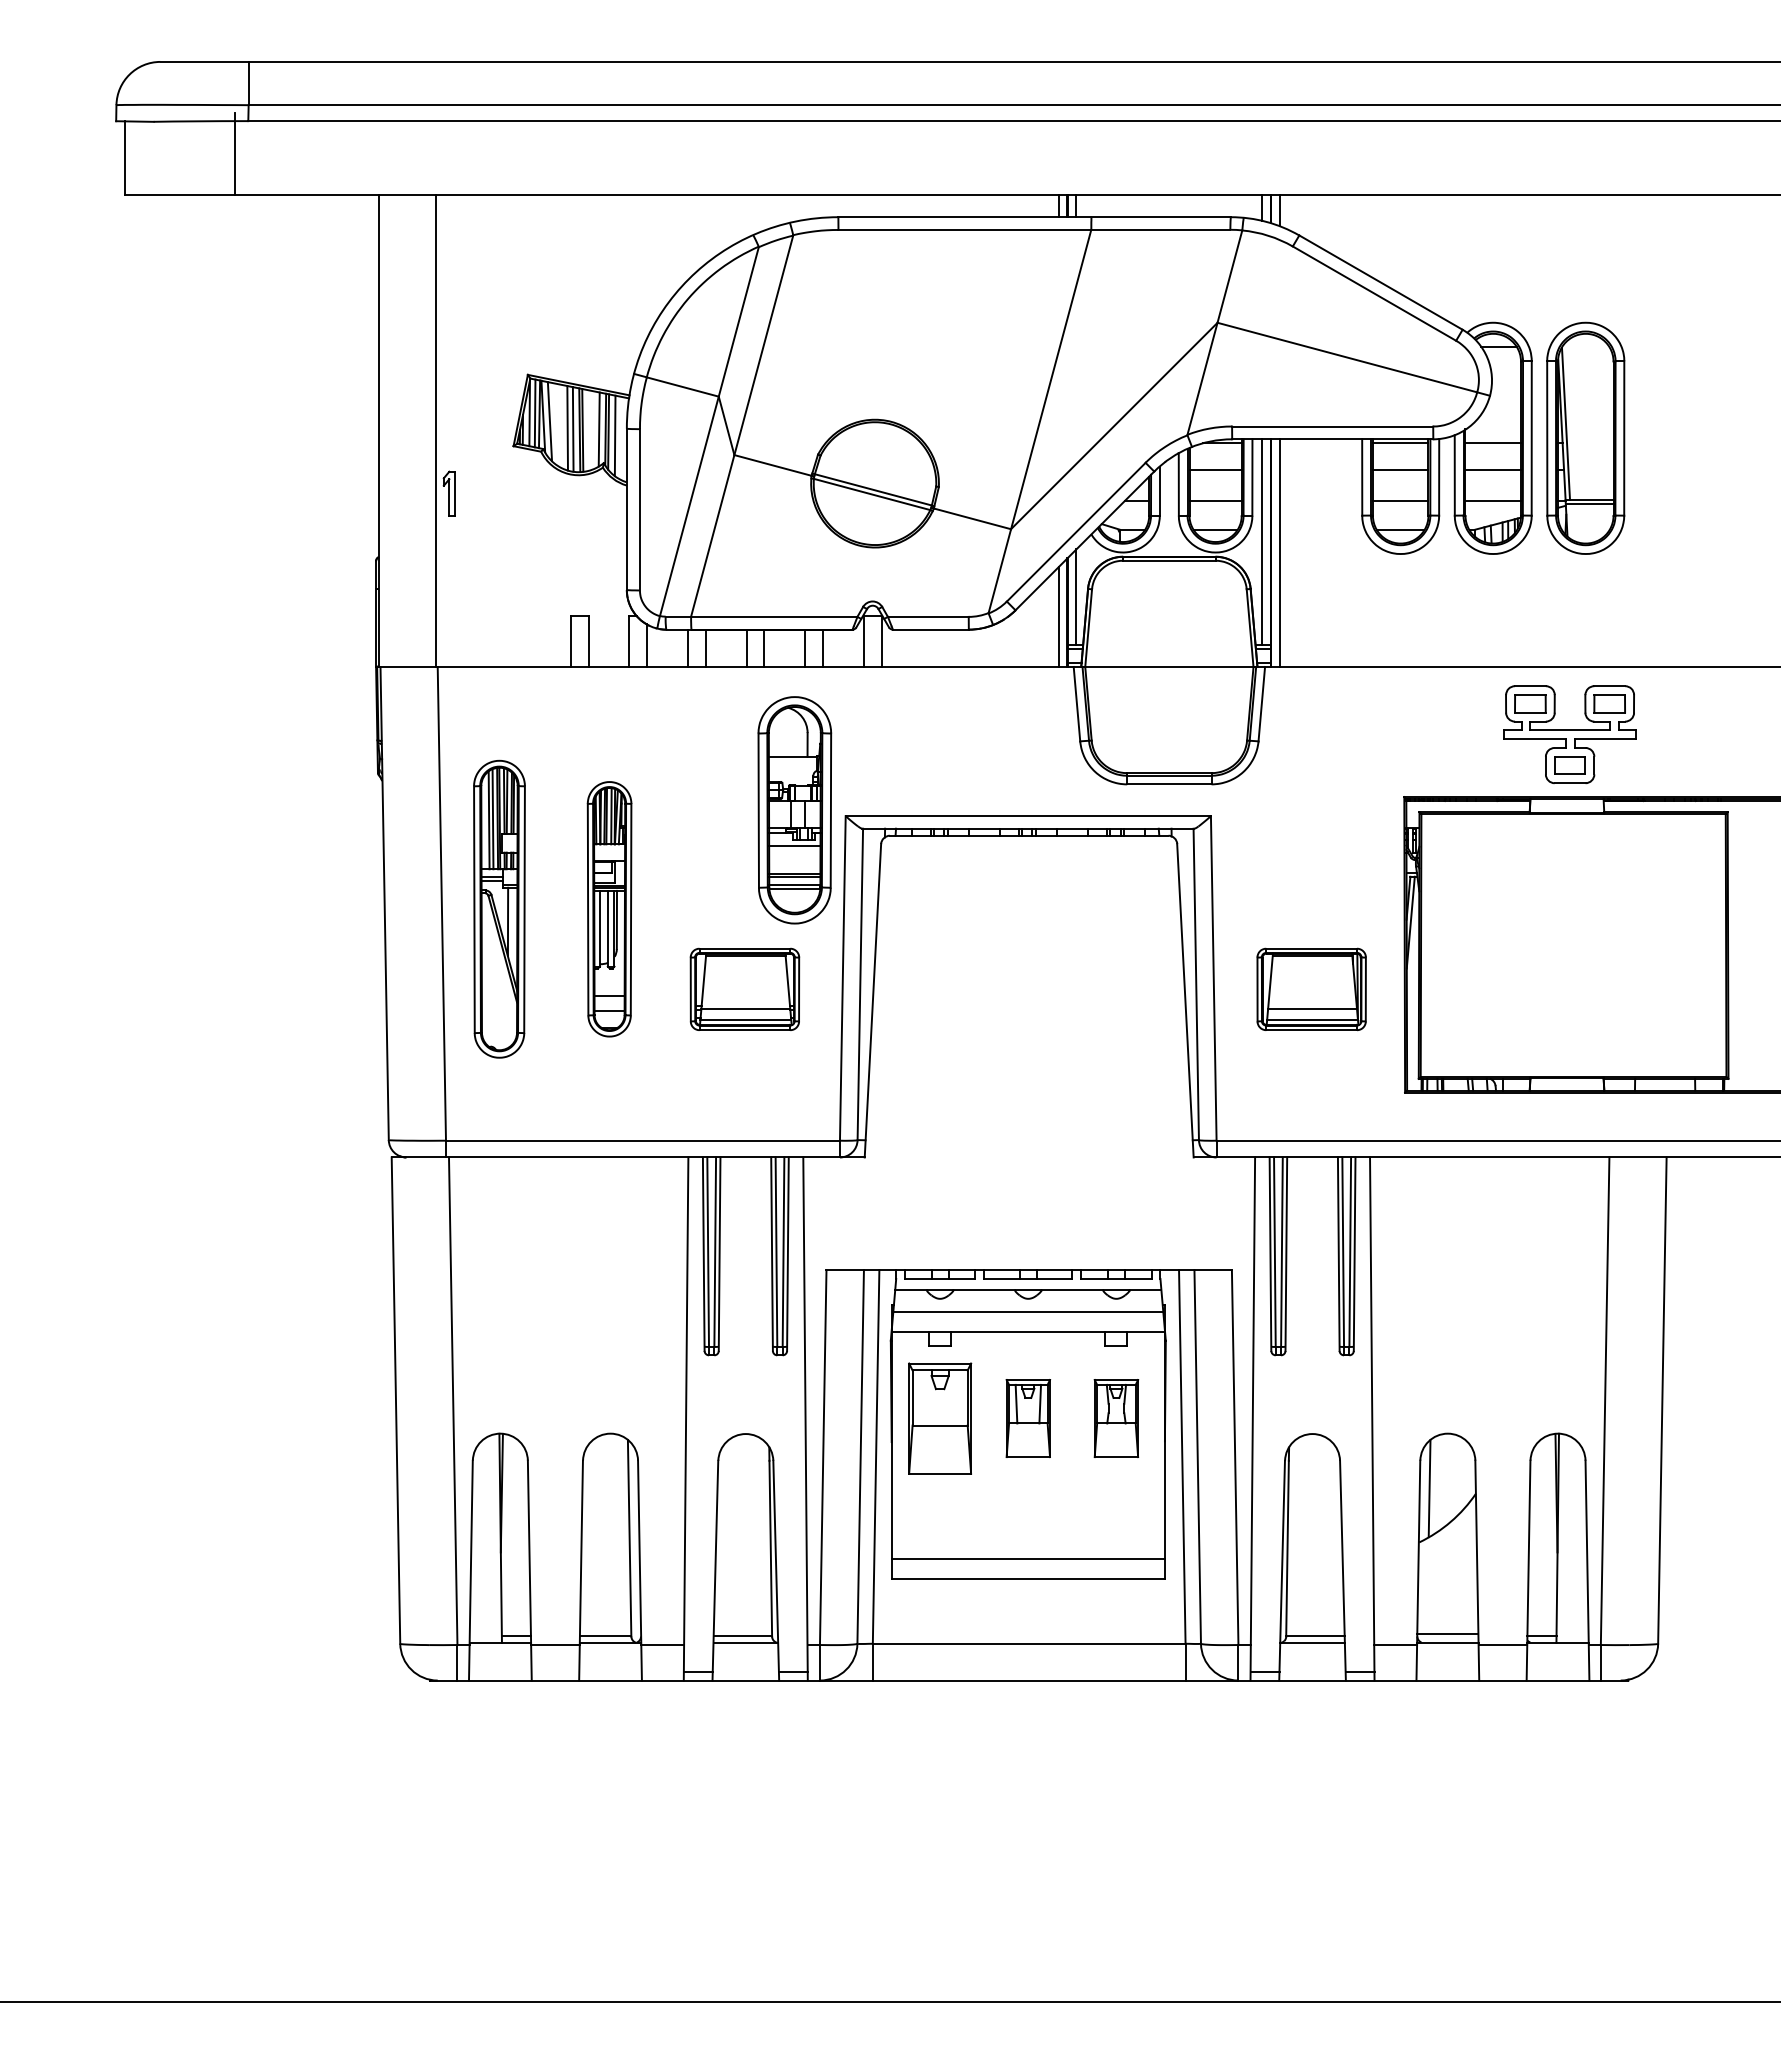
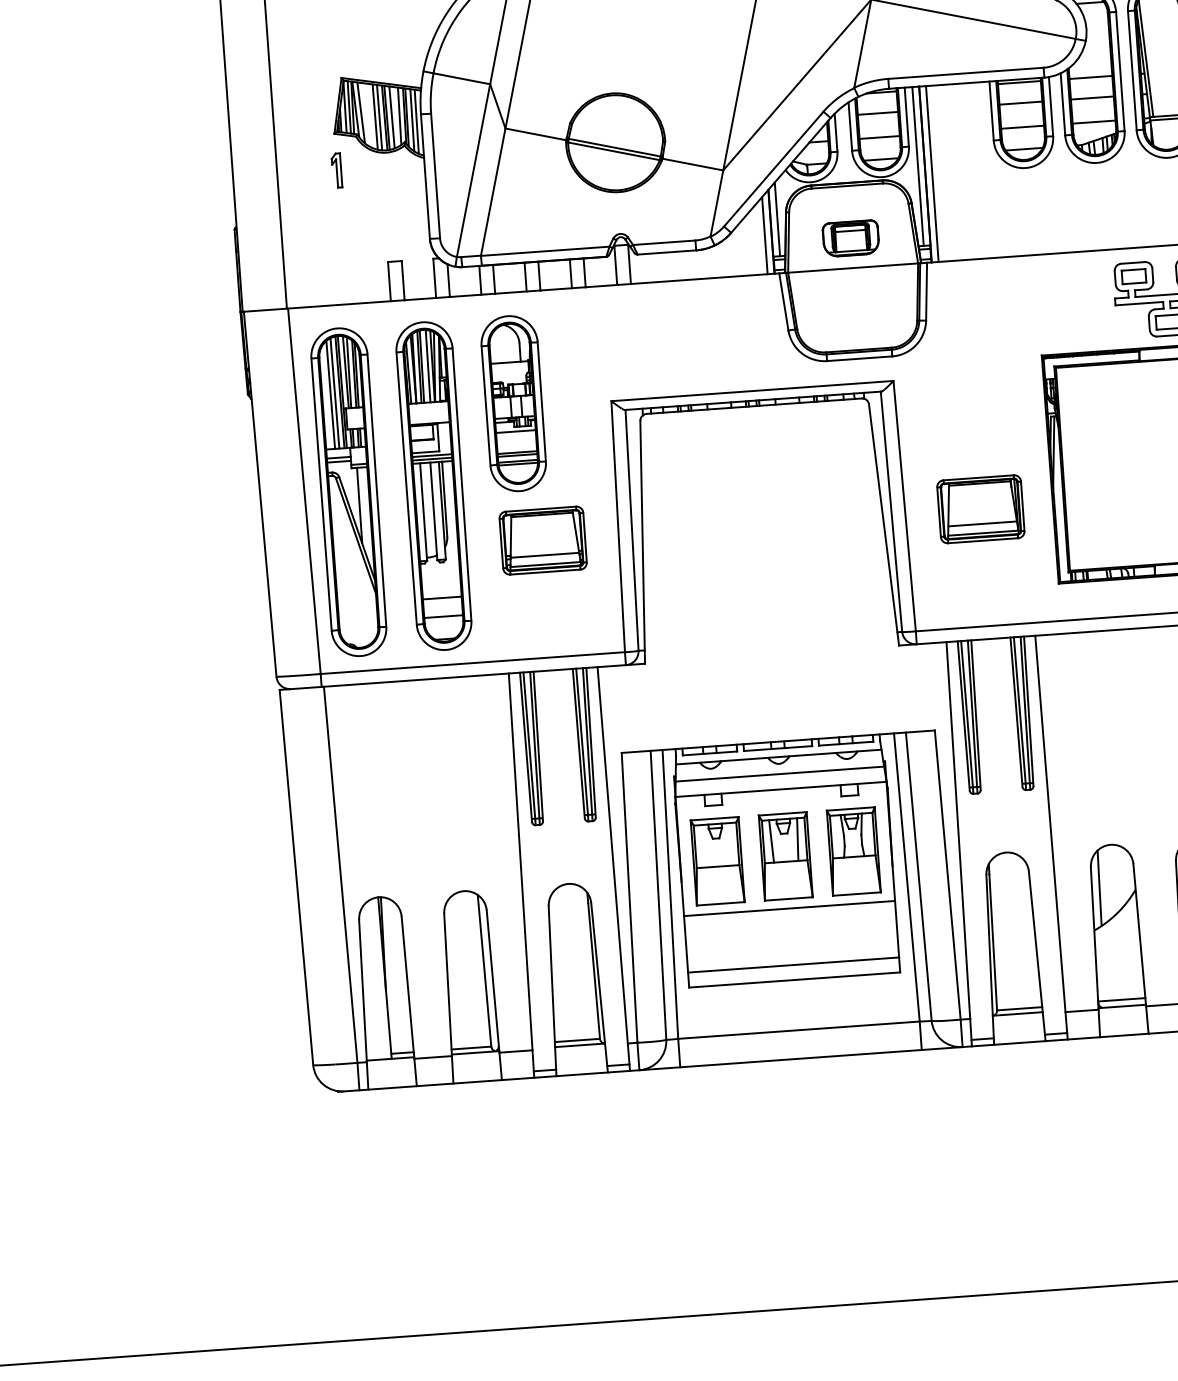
line: (588, 430) -> (391, 117), added
line: (620, 437) -> (416, 121), added
part: (448, 493) -> (336, 170), moved
part: (1168, 628) -> (850, 238), added
part: (794, 810) -> (513, 403), moved
part: (499, 909) -> (349, 492), size x1.43
part: (609, 909) -> (434, 486), size x1.67
part: (1028, 1418) -> (785, 856), size x1.43
part: (1116, 1418) -> (853, 851), size x1.43
line: (1027, 1486) -> (788, 908), added

